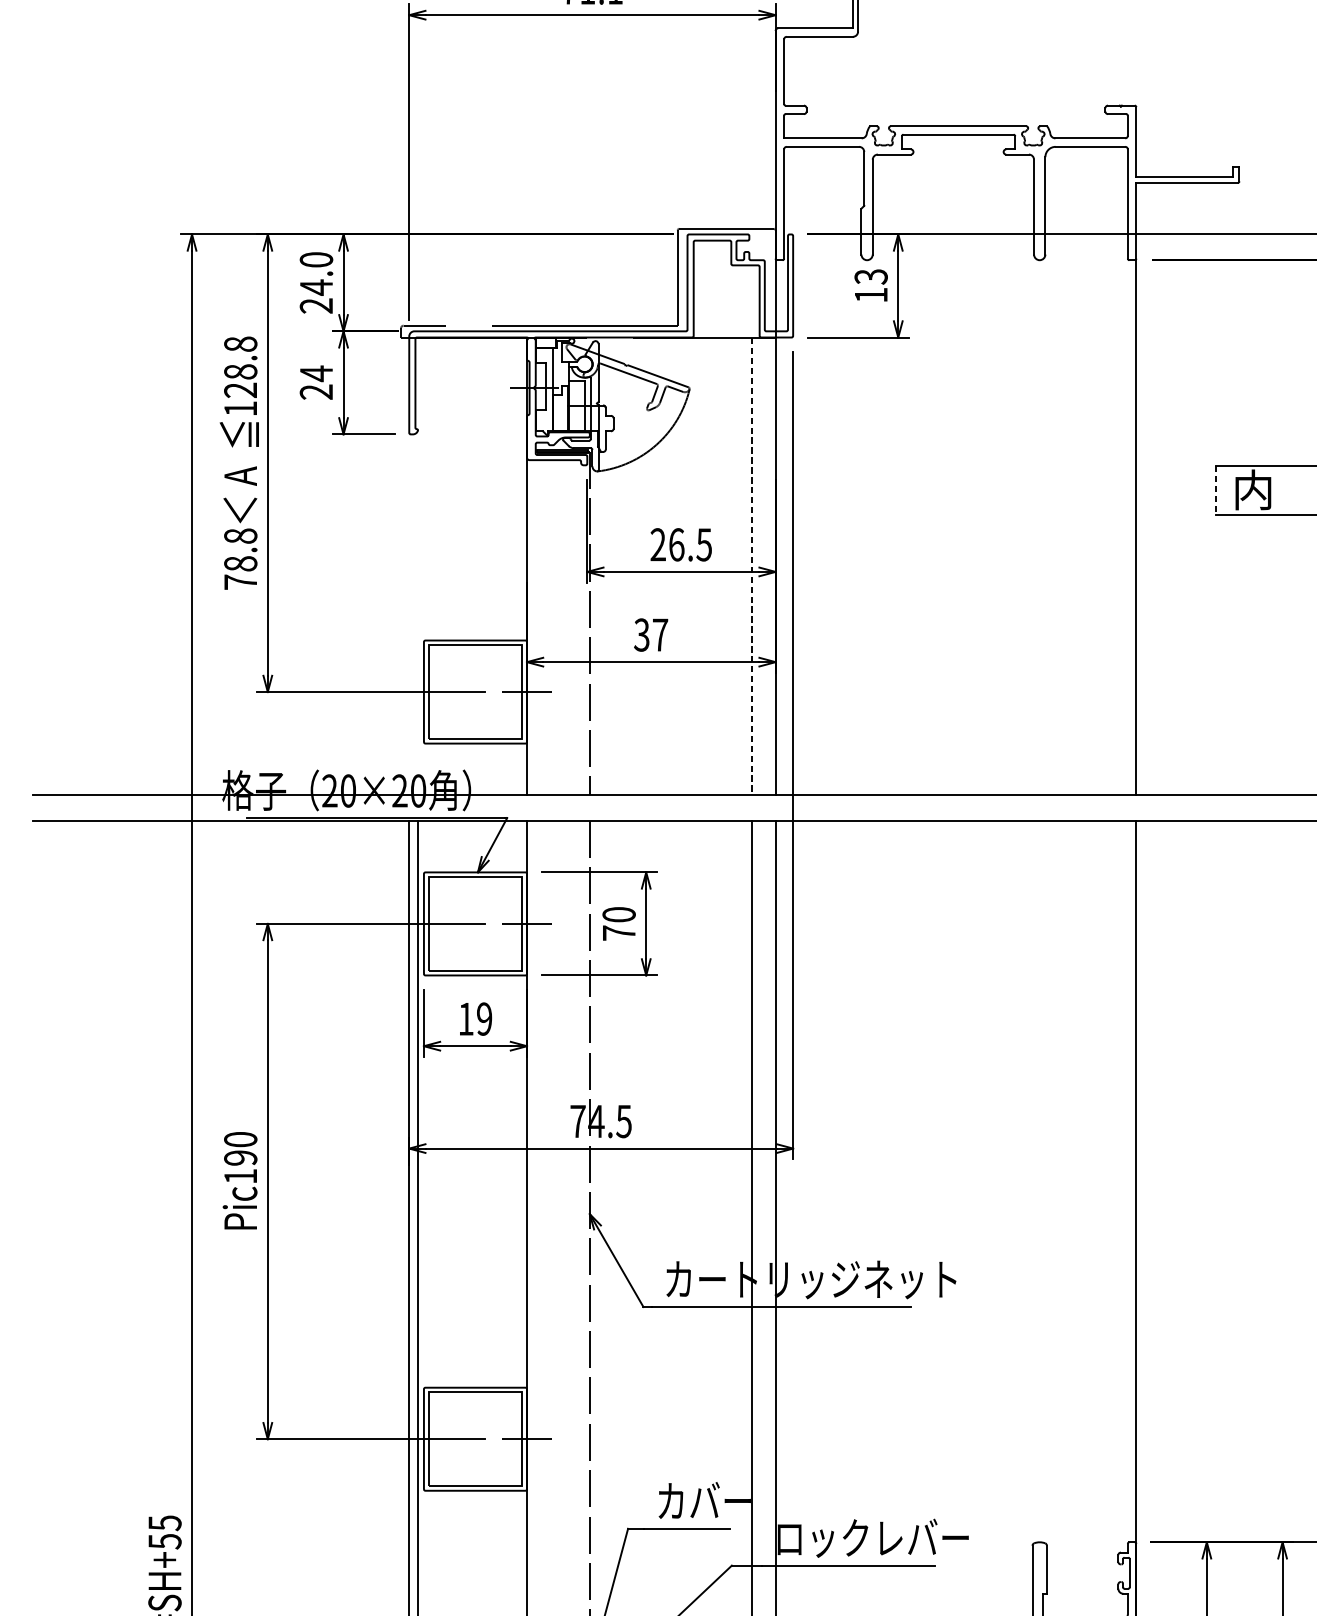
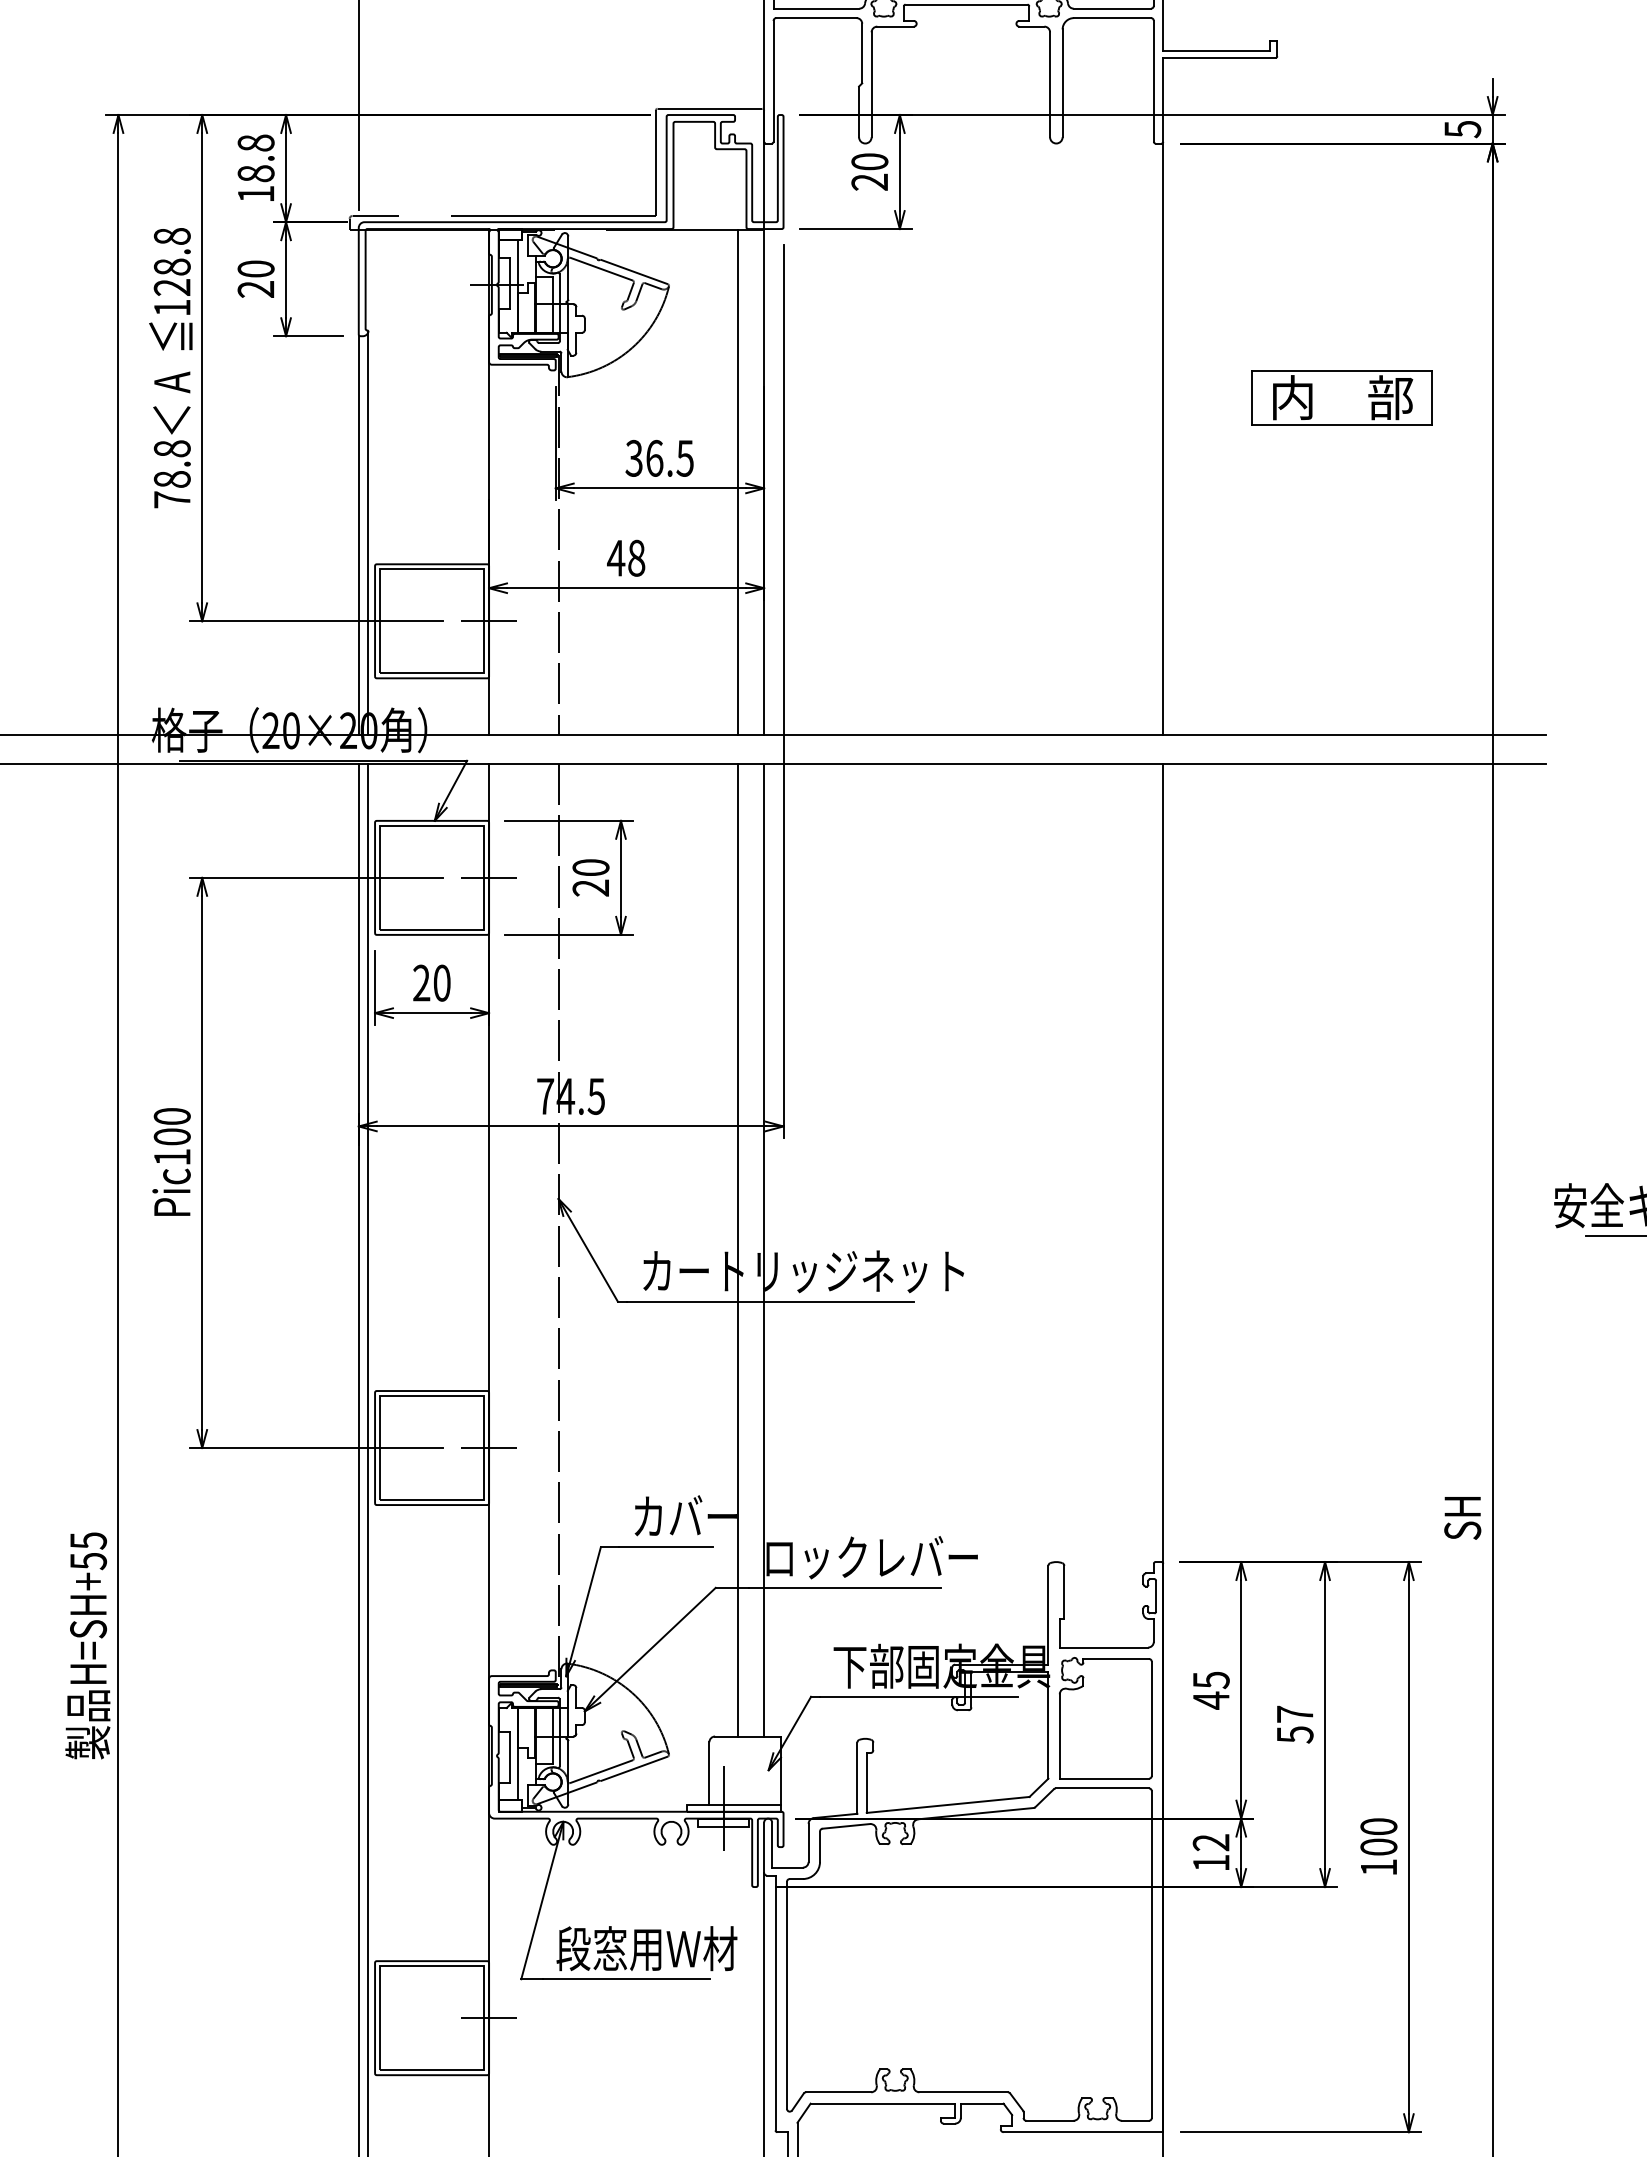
text: (315, 282) -> (255, 168), 24.0 -> 18.8
text: (870, 285) -> (869, 171), 13 -> 20
text: (315, 374) -> (255, 269), 24 -> 20
line: (1216, 490) -> (1251, 398), dashed -> solid
text: (657, 544) -> (633, 458), 26.5 -> 36.5
line: (751, 566) -> (737, 482), dashed -> solid
line: (418, 612) -> (368, 533), added
line: (409, 614) -> (358, 535), added
text: (651, 634) -> (626, 557), 37 -> 48
text: (618, 932) -> (590, 887), 70 -> 20
text: (474, 1018) -> (431, 982), 19 -> 20
text: (239, 1157) -> (171, 1136), Pic190 -> Pic100

